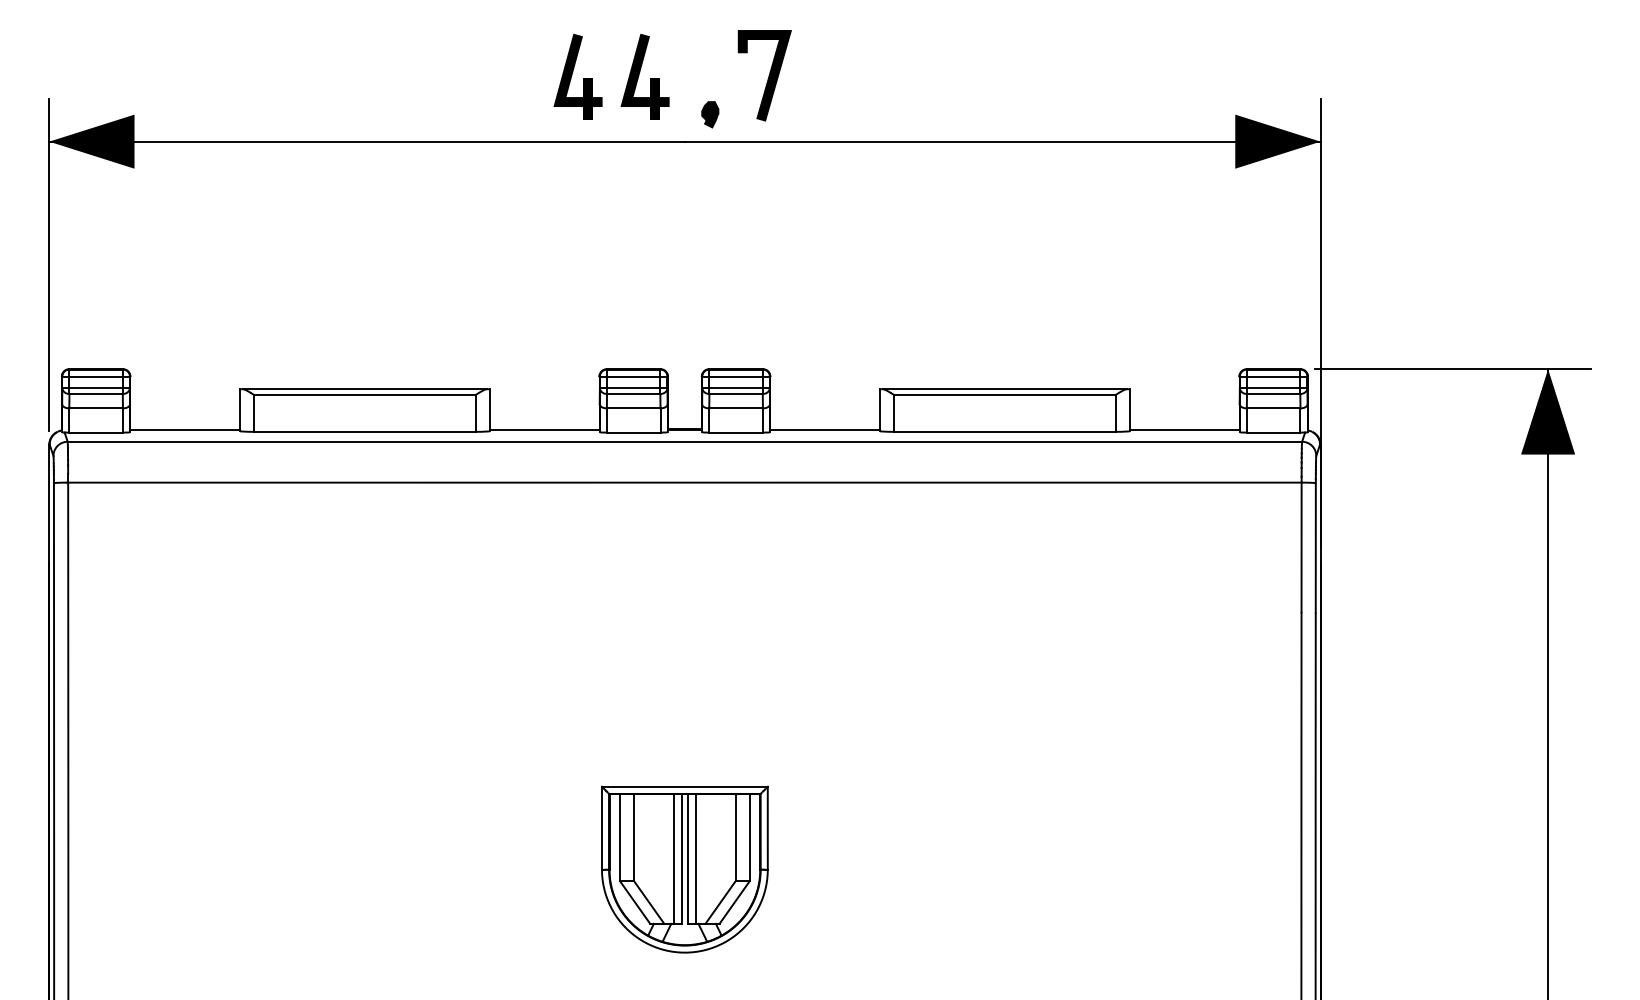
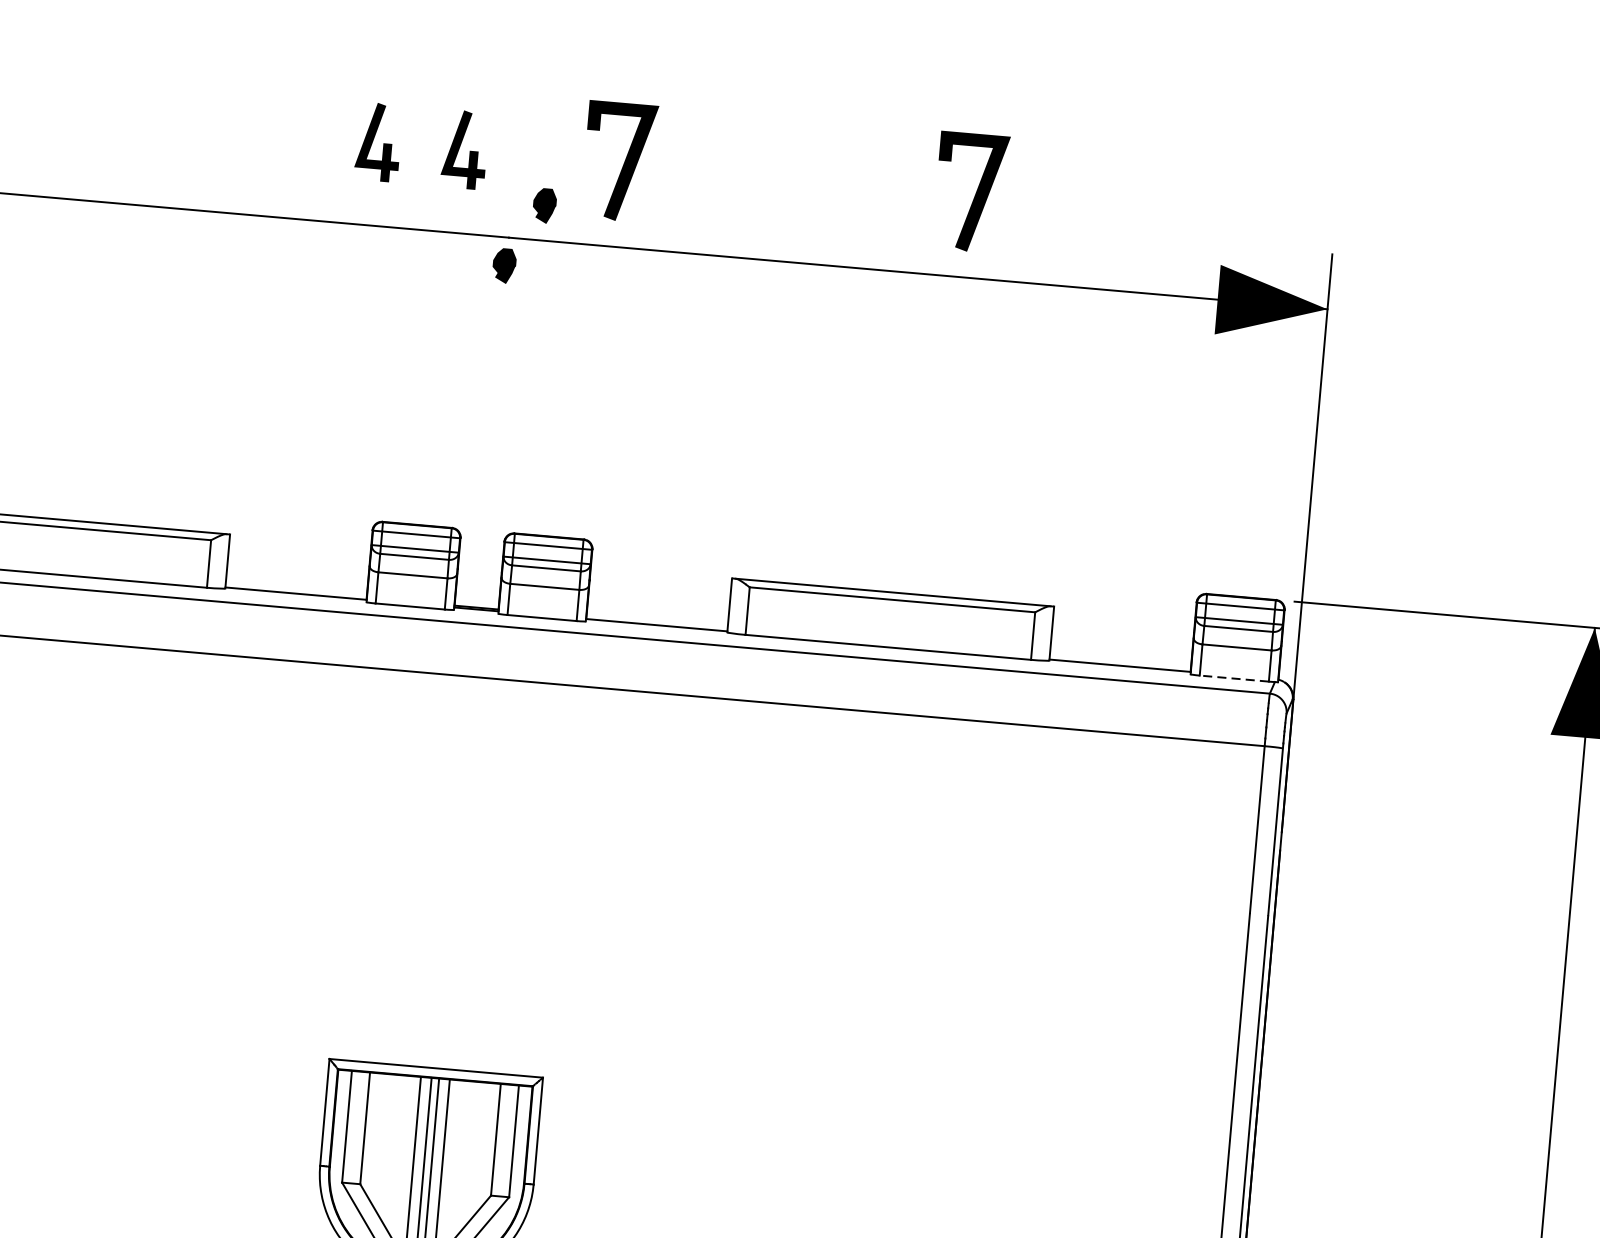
line: (1041, 75) -> (975, 192), added
part: (577, 76) -> (378, 141), size x0.7
part: (644, 76) -> (464, 149), size x0.7
part: (683, 163) -> (504, 265), added
line: (1273, 432) -> (1234, 678), solid -> dashed

